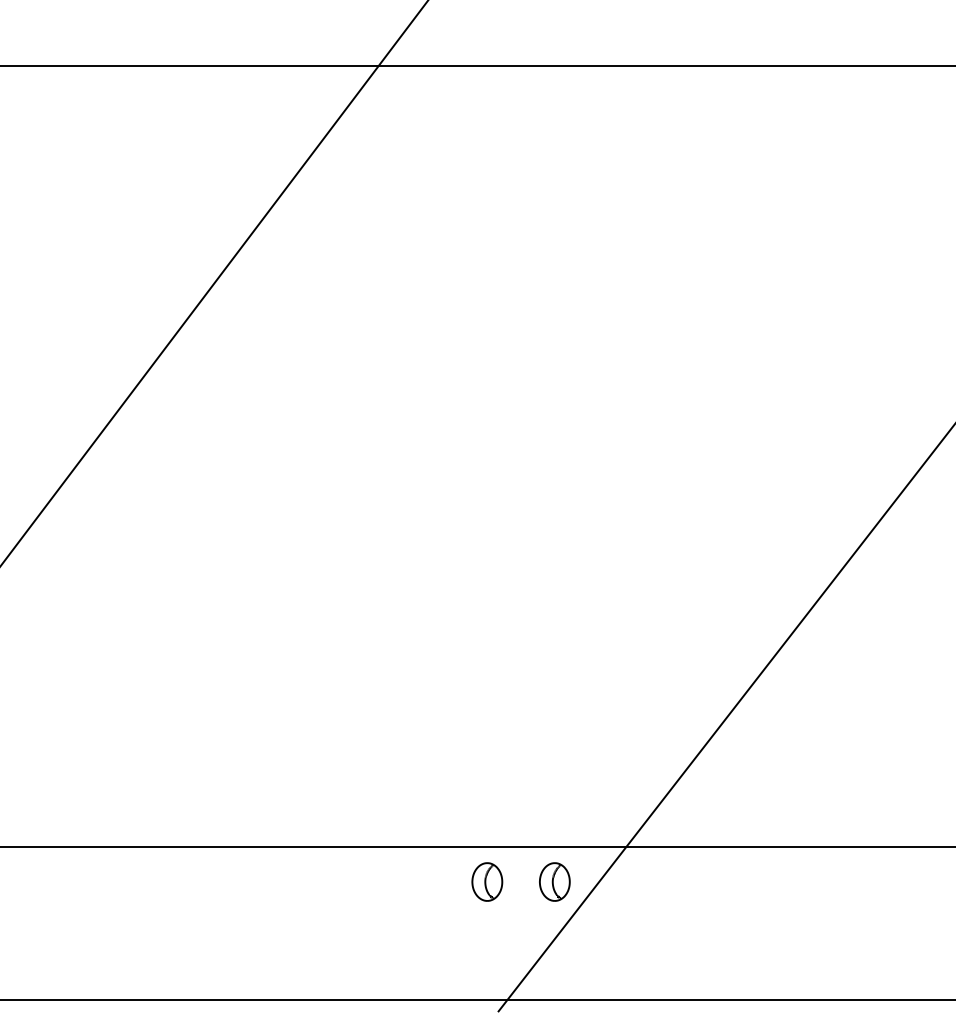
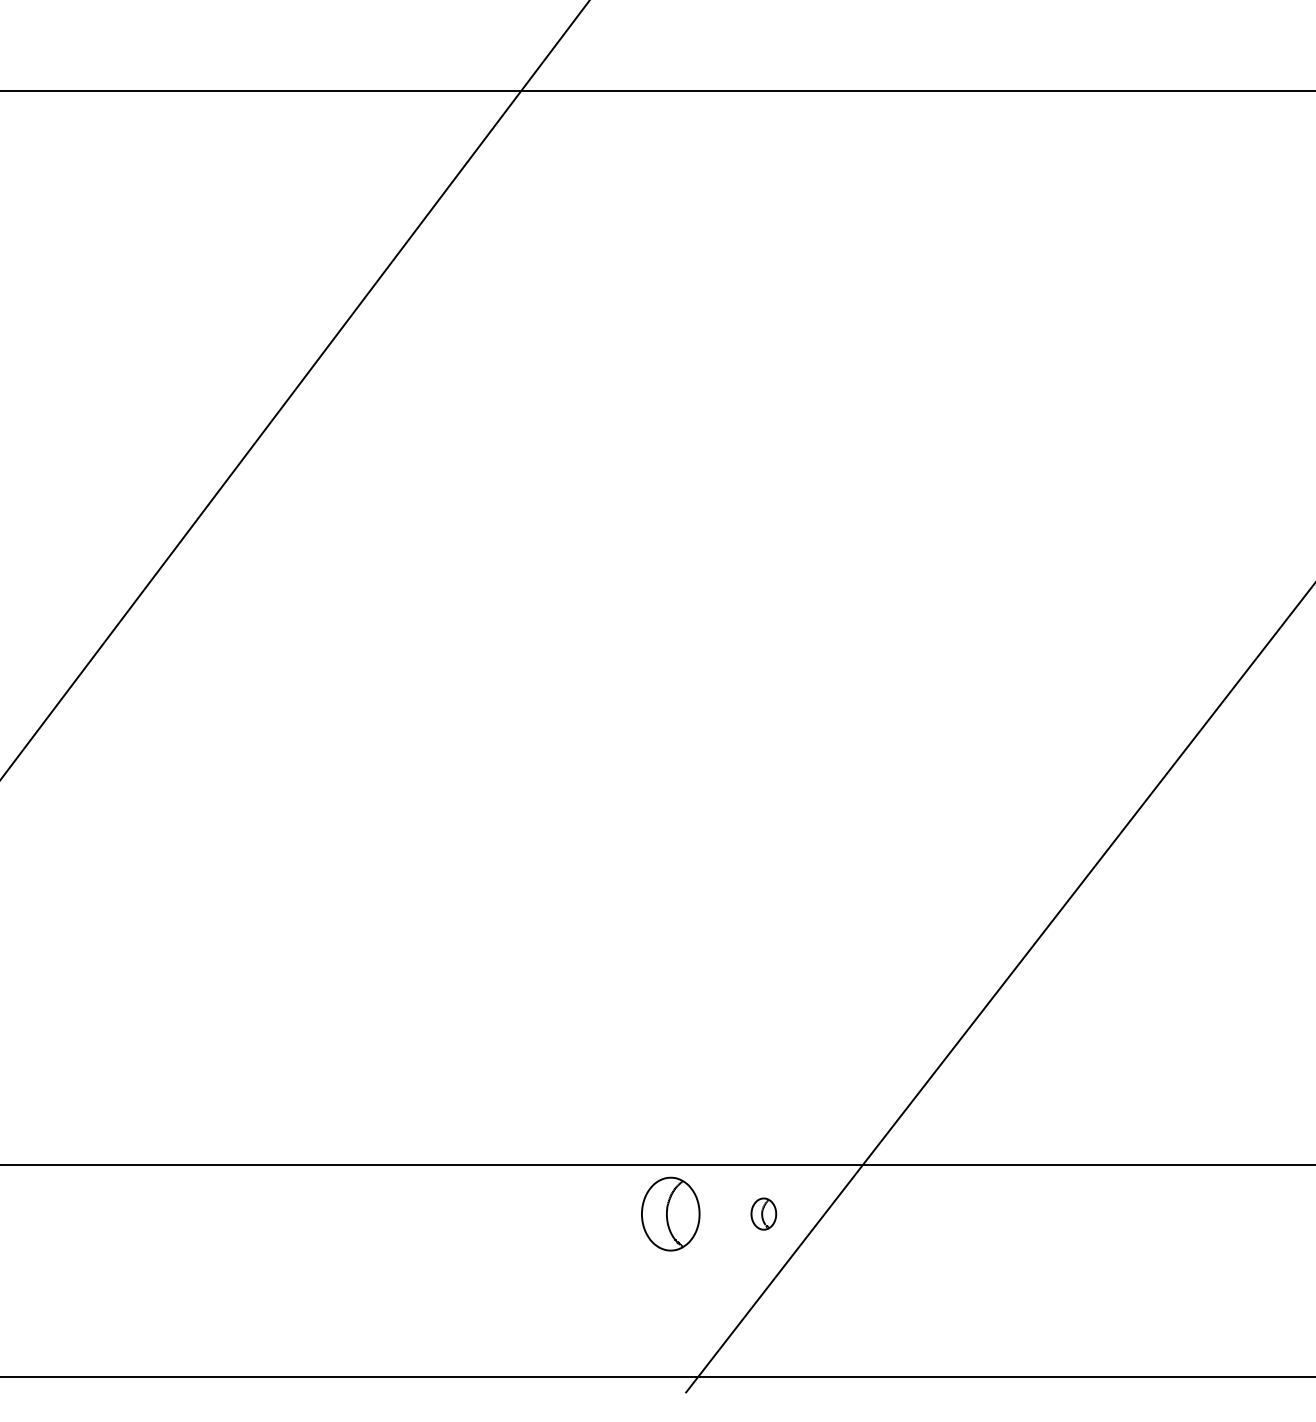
part: (487, 881) -> (671, 1213), size x1.4
part: (554, 881) -> (763, 1213), size x0.6

